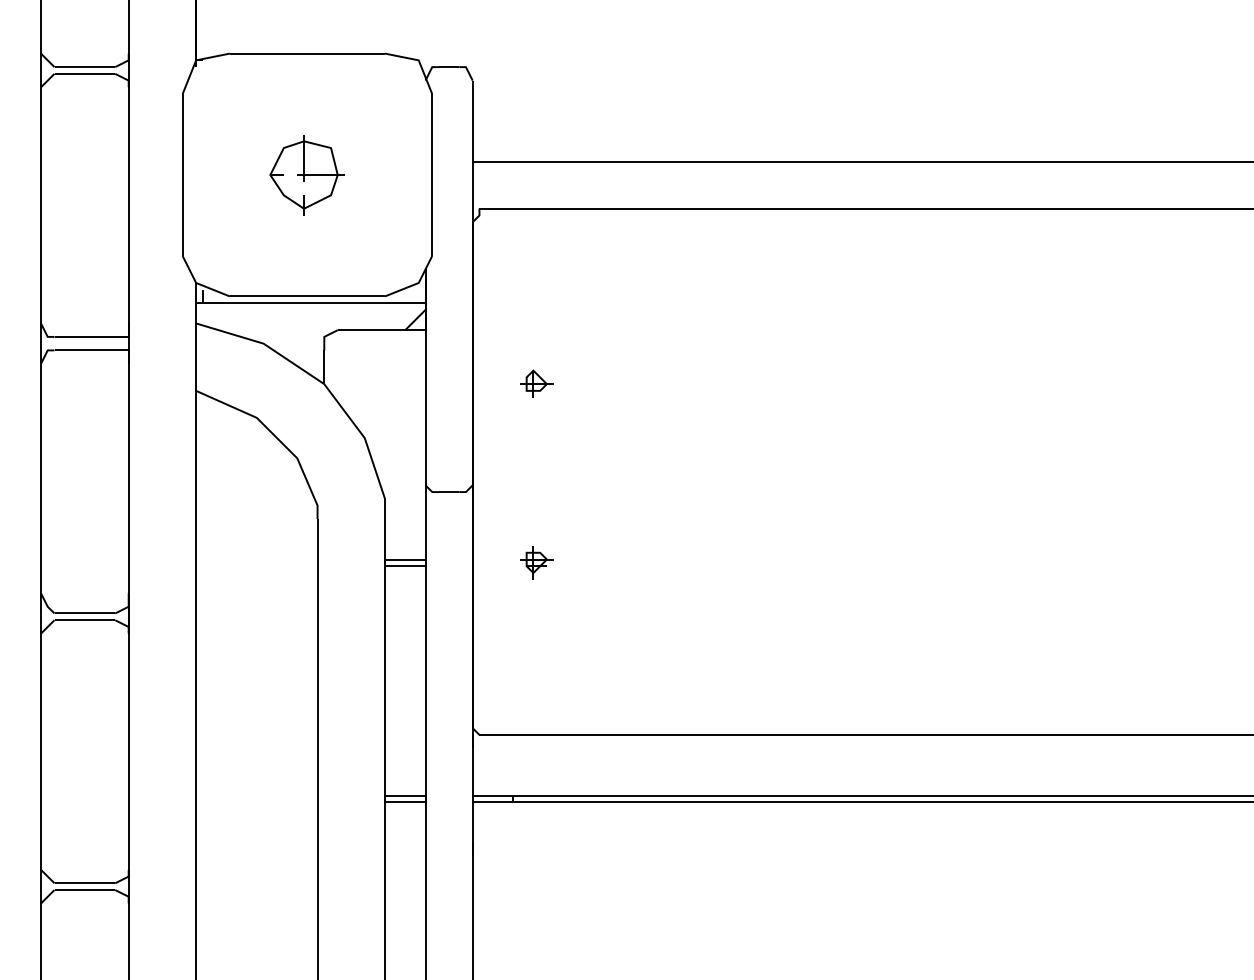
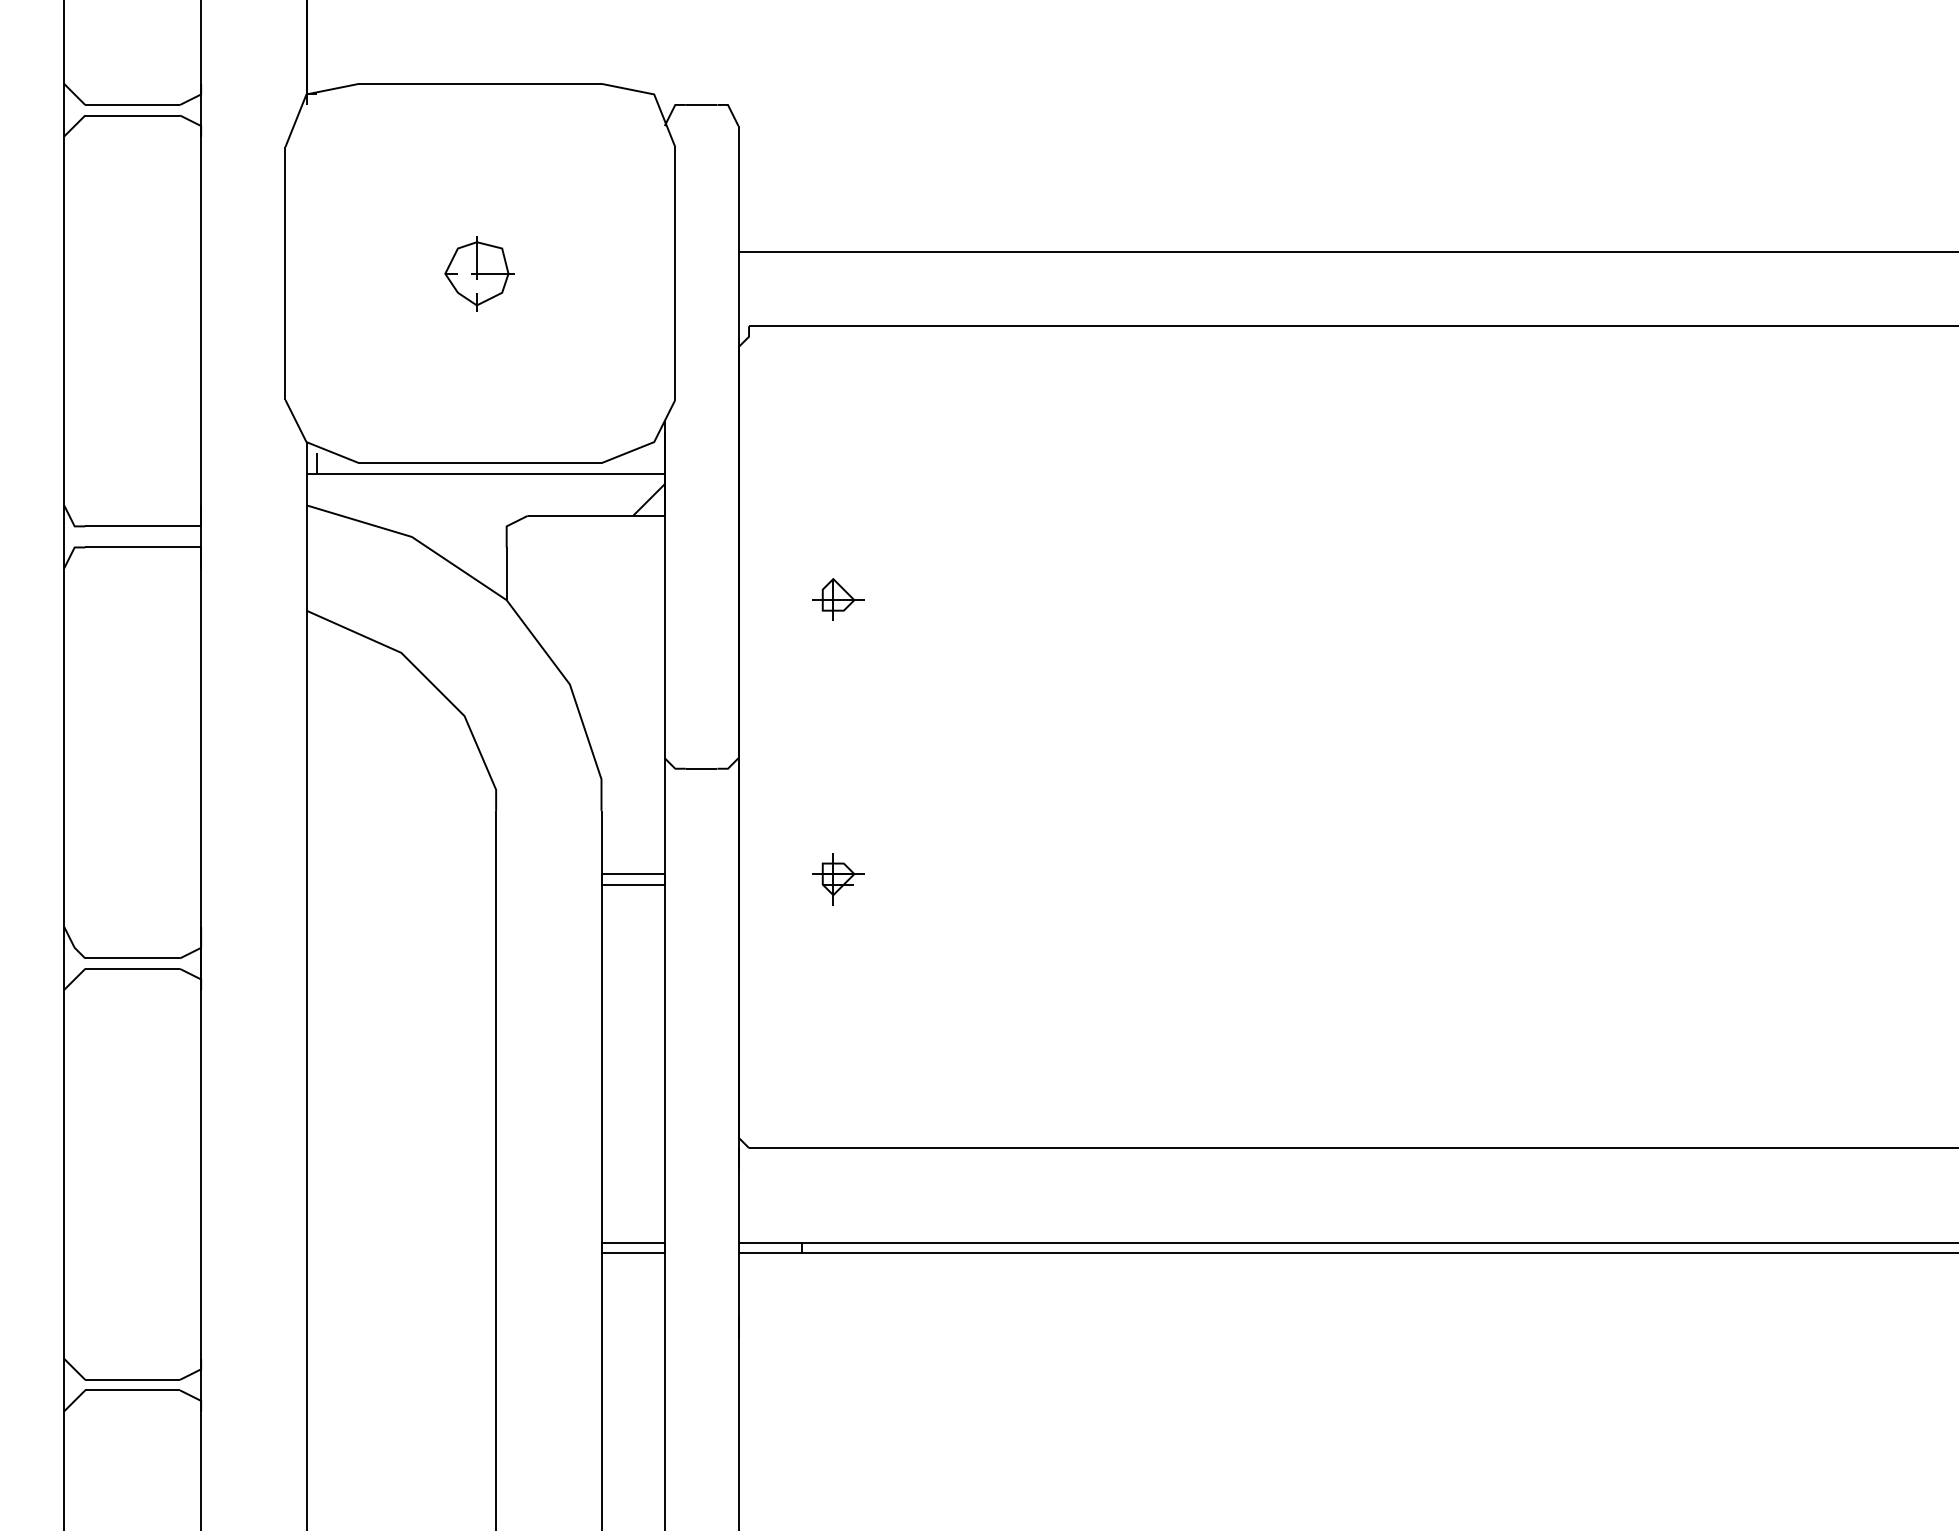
part: (306, 175) -> (478, 274), size x0.6

